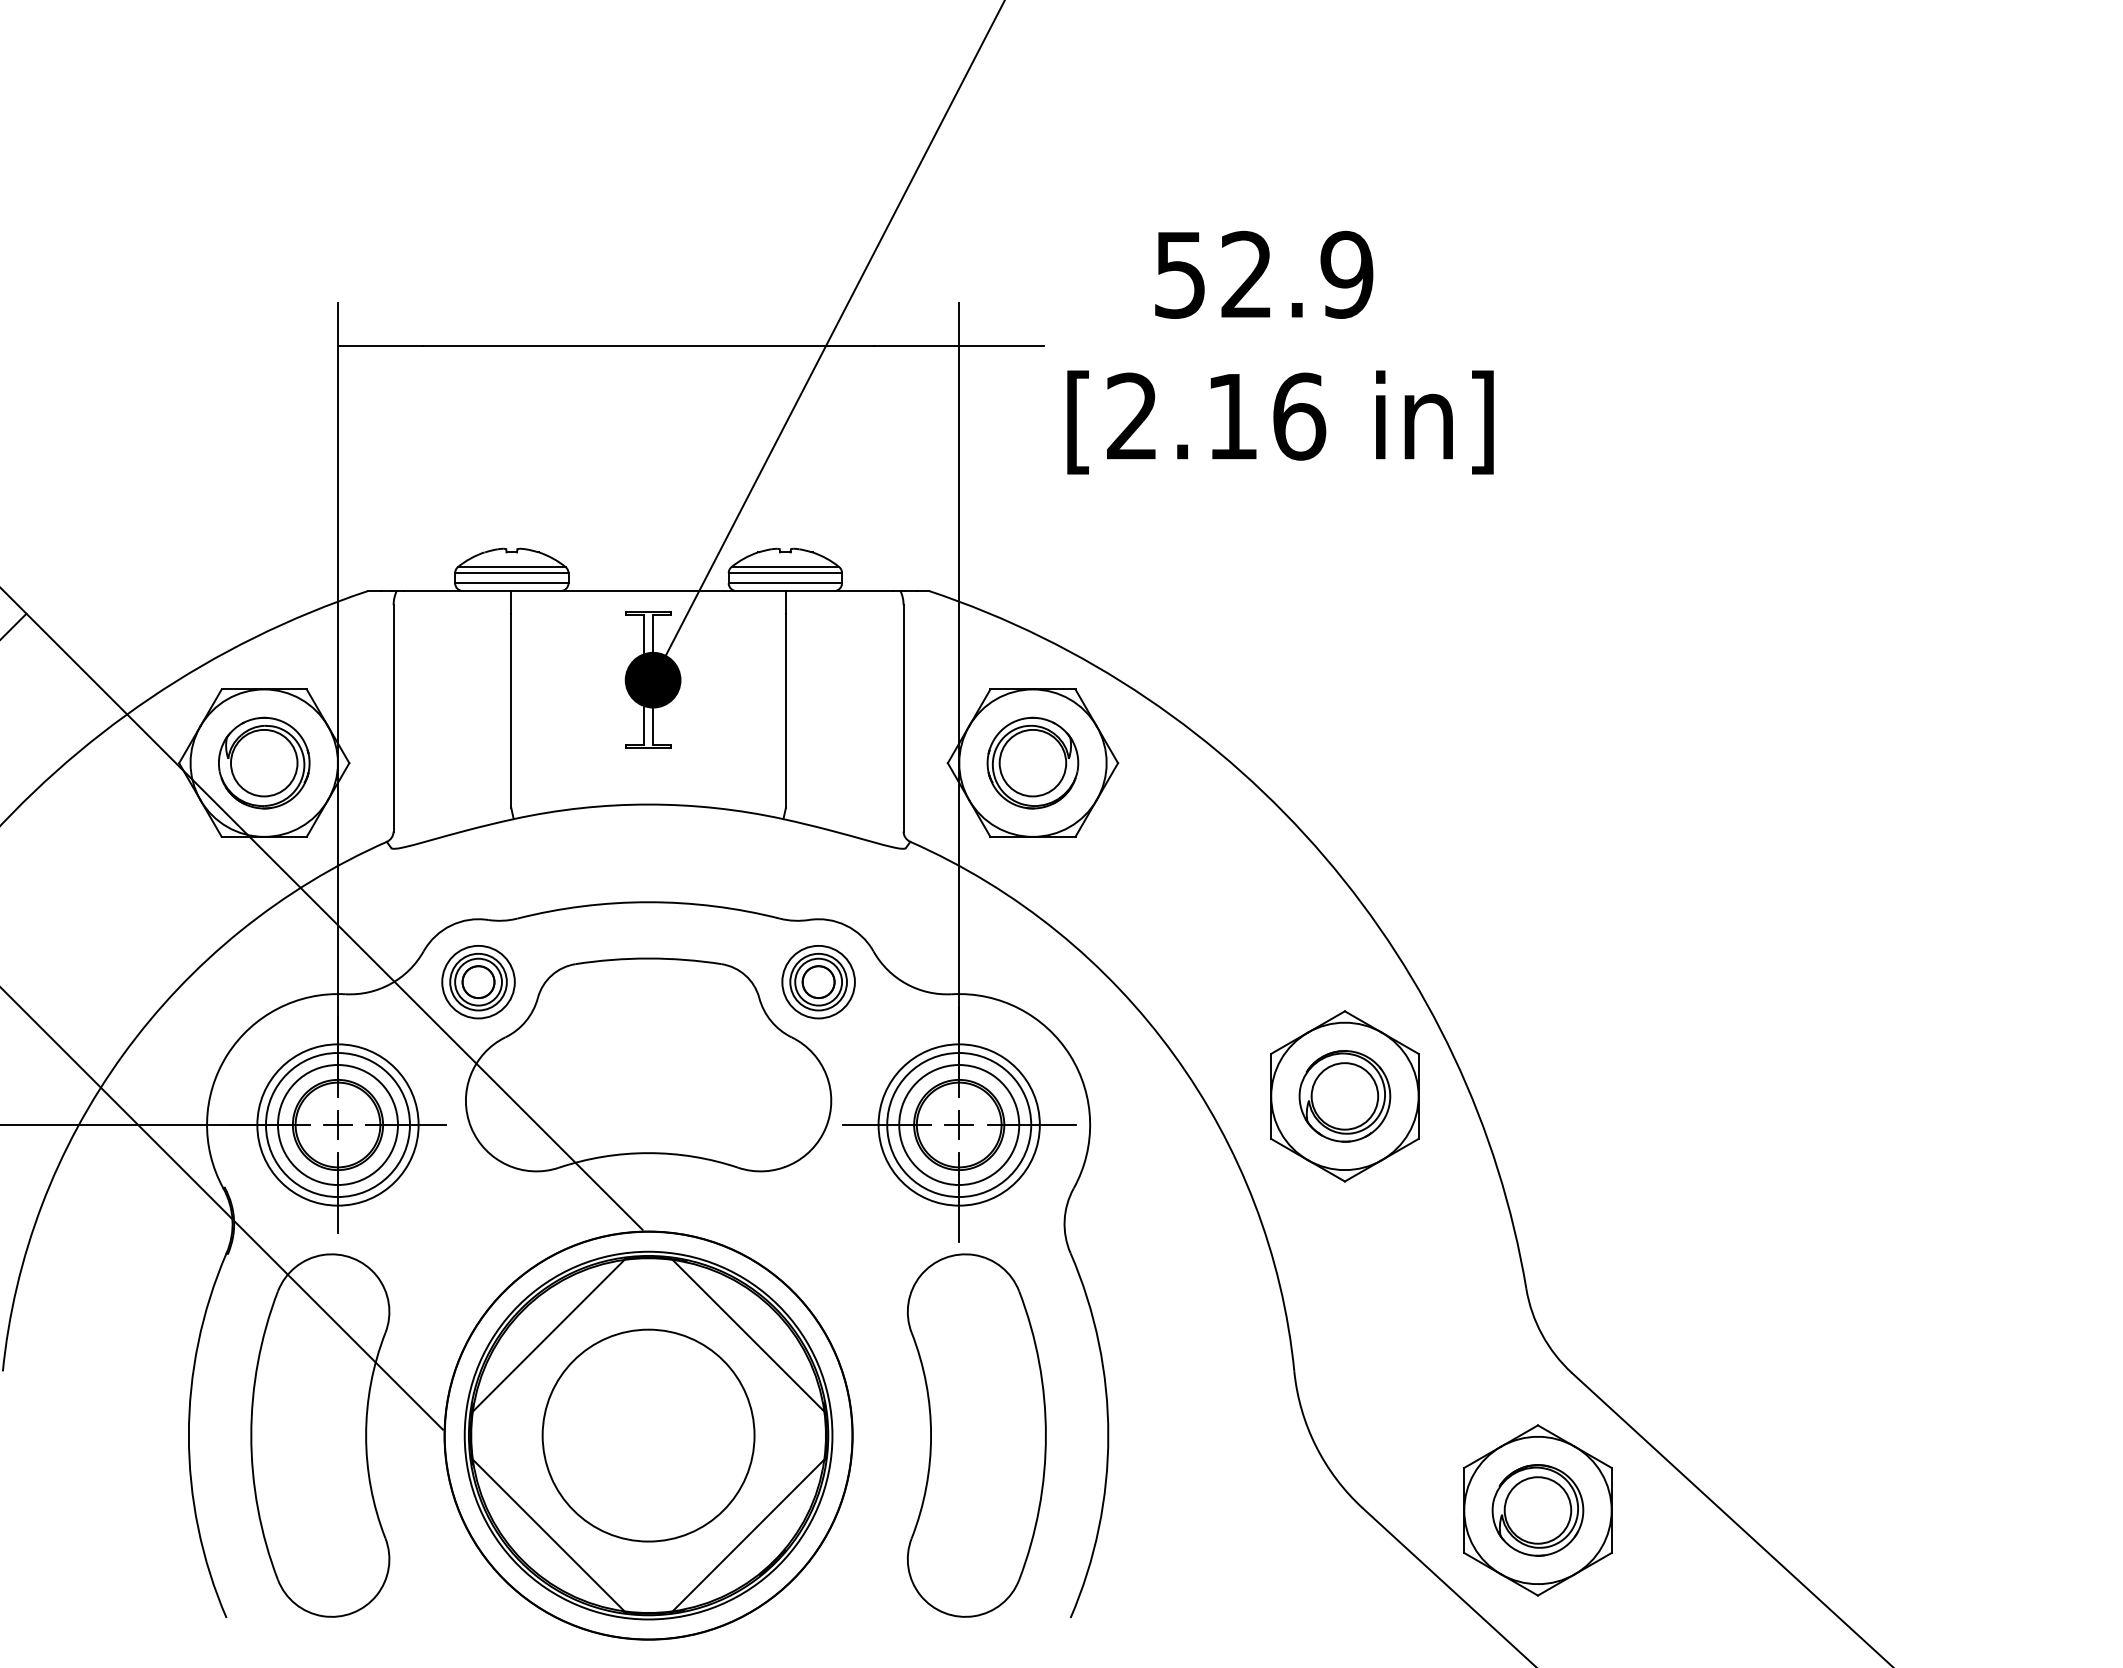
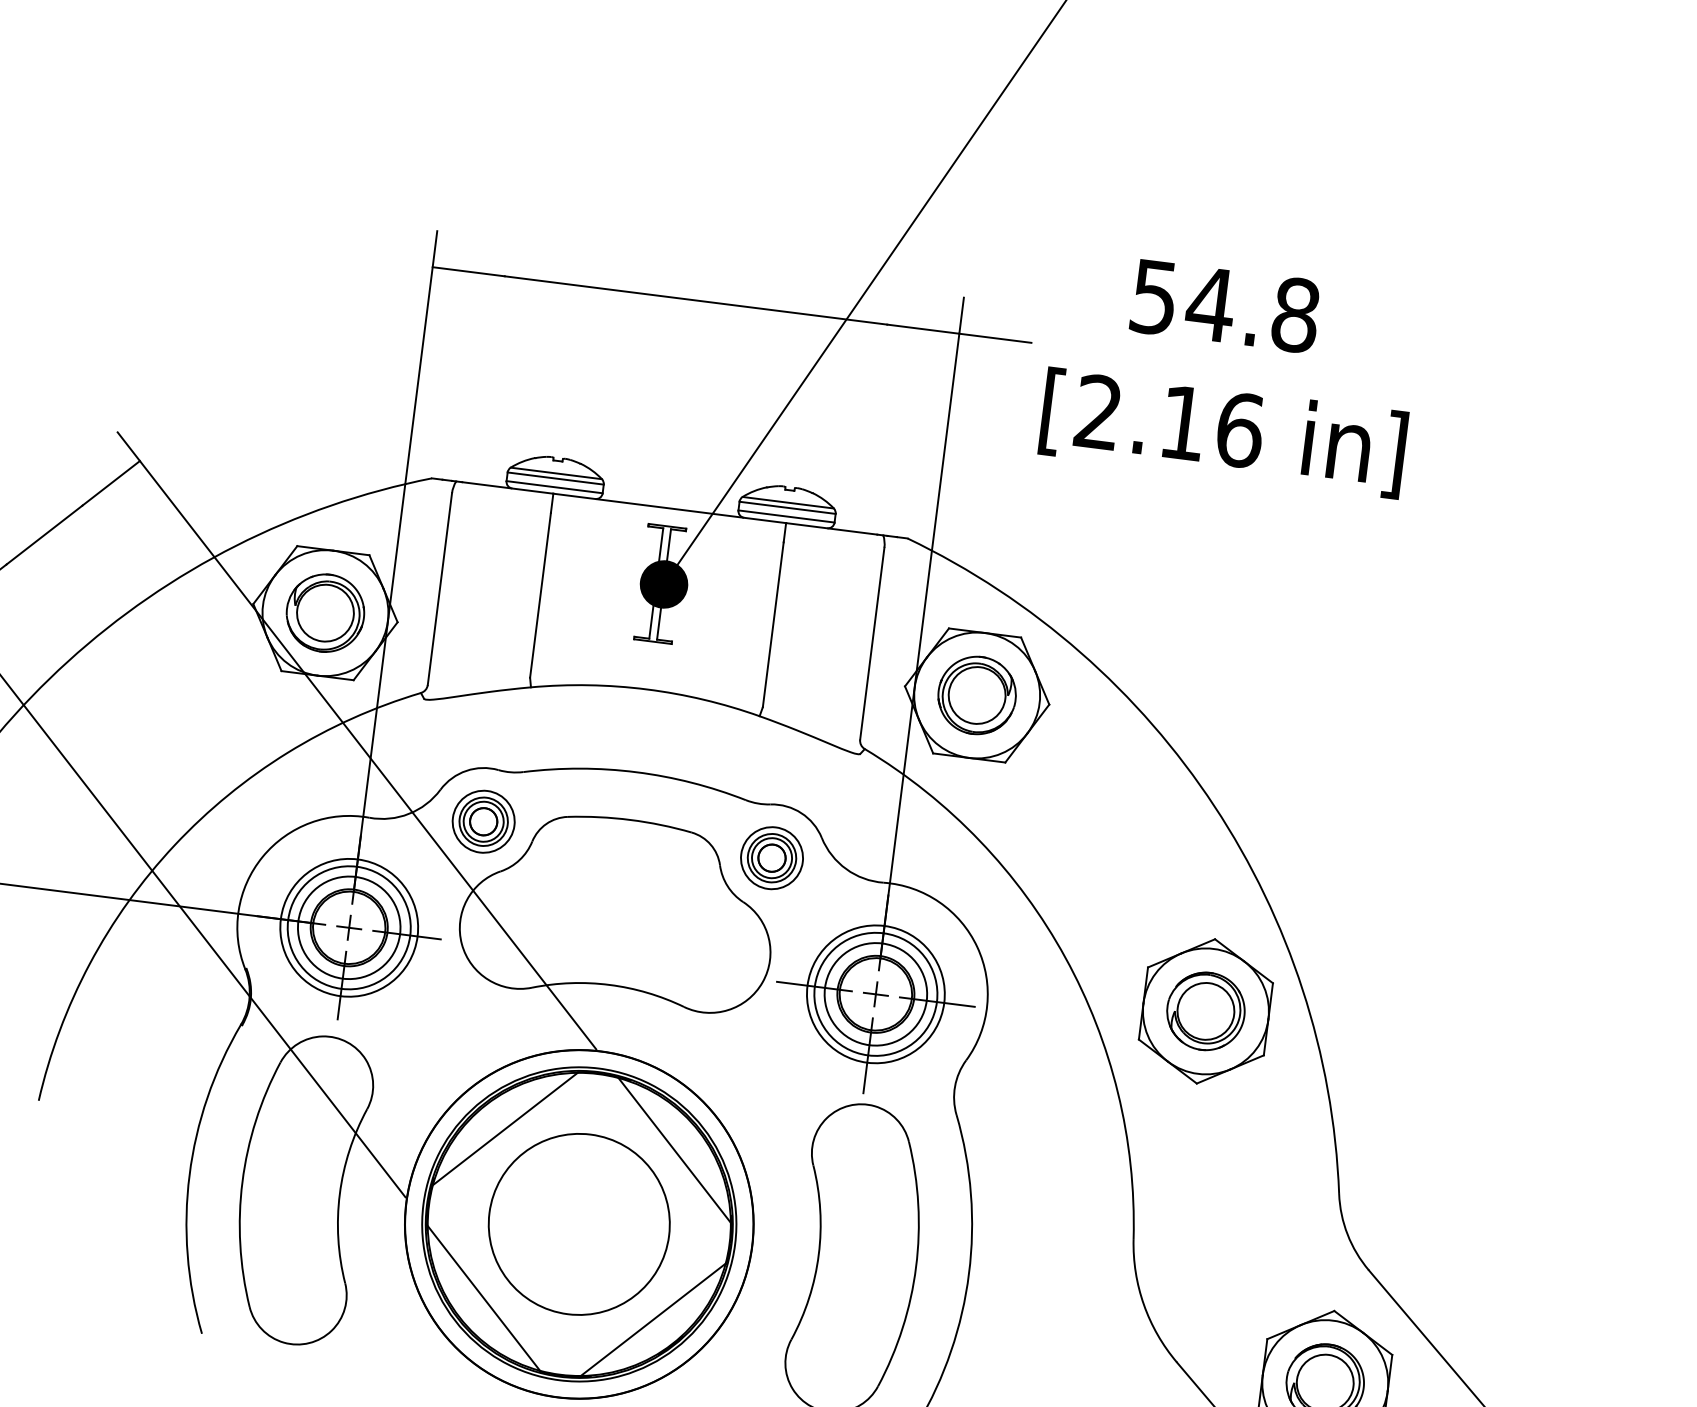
text: (1296, 274) -> (1252, 309), 52.9 -> 54.8

